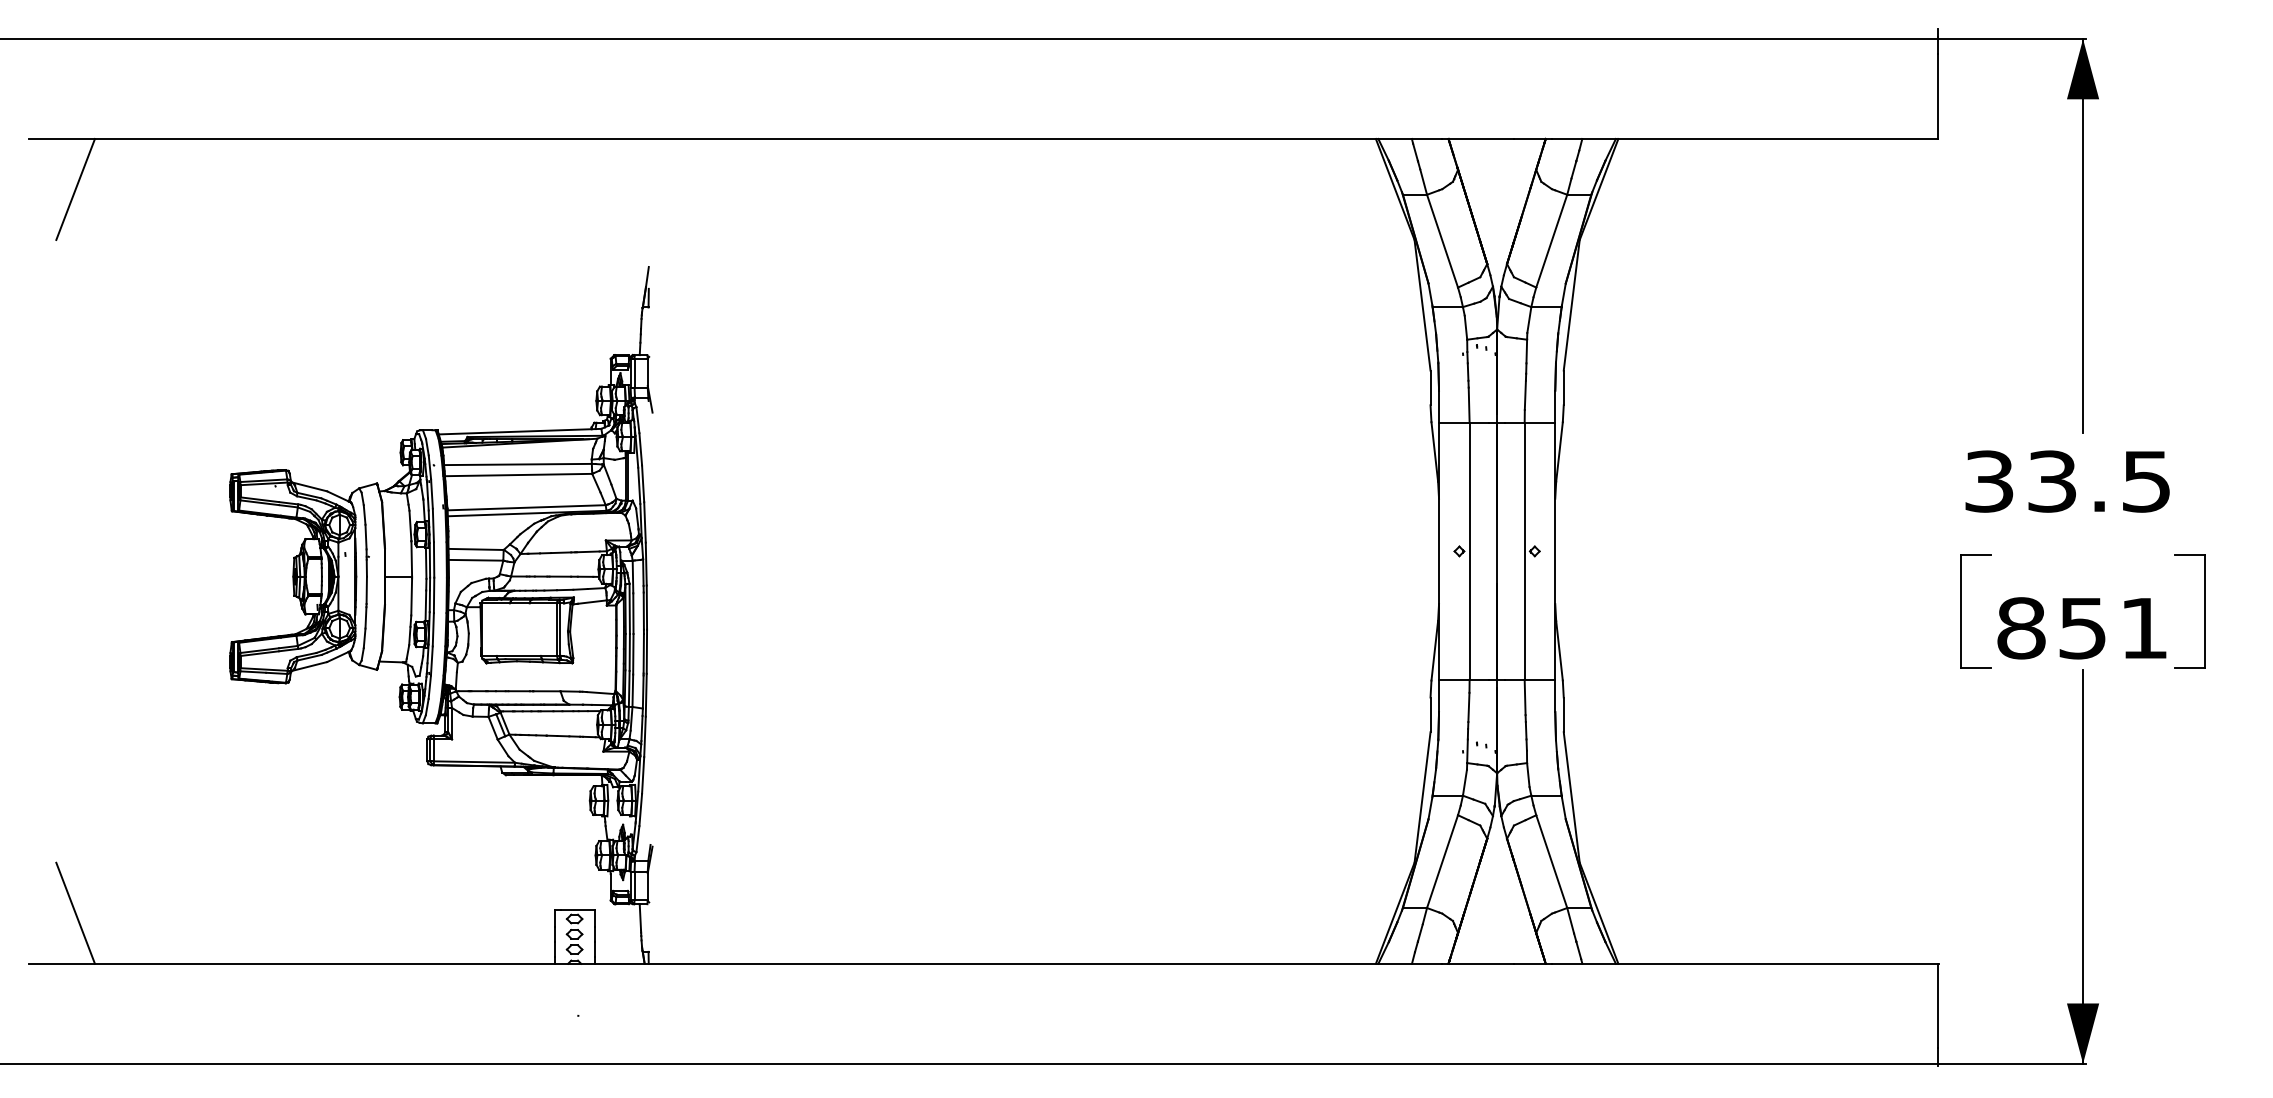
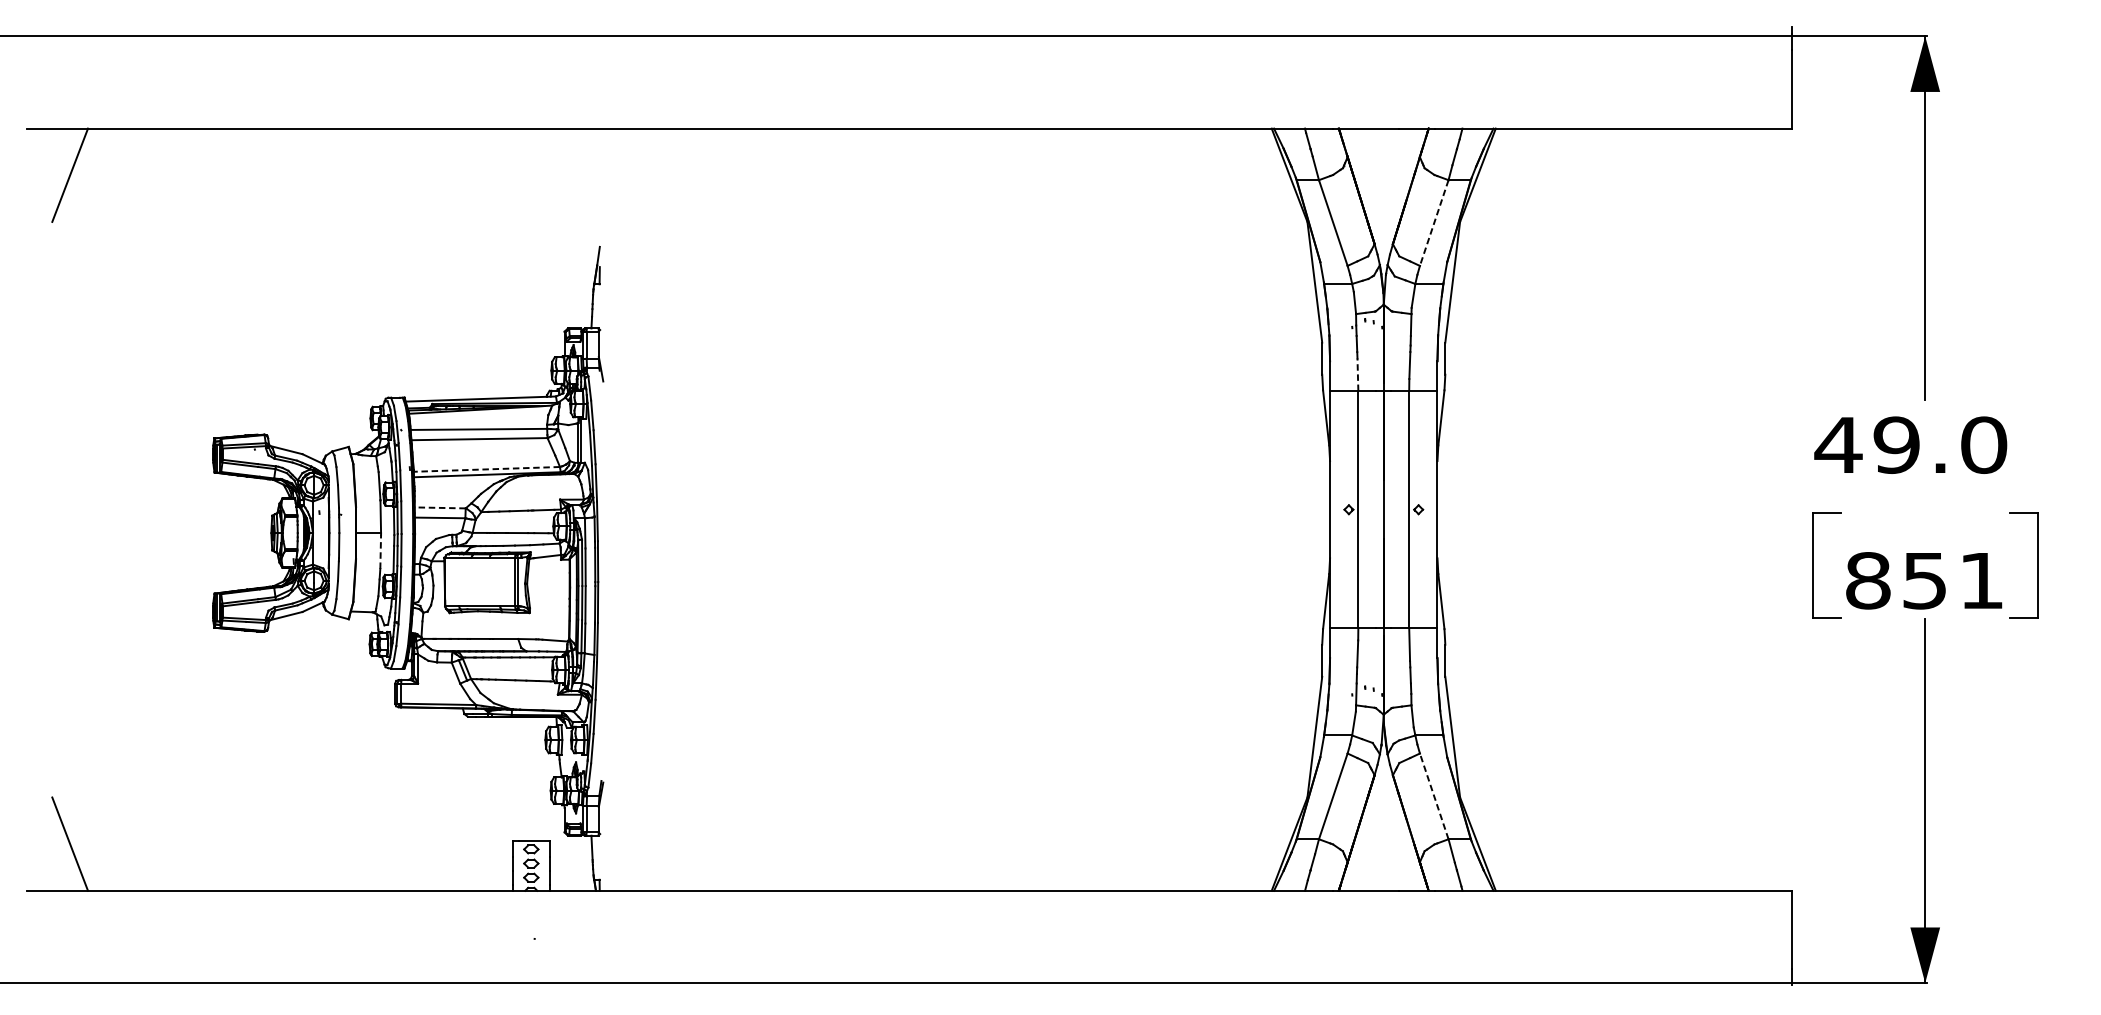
line: (1551, 241) -> (1434, 223), solid -> dashed
line: (1469, 405) -> (1358, 374), solid -> dashed
text: (2067, 481) -> (1910, 445), 33.5 -> 49.0
line: (526, 507) -> (486, 469), solid -> dashed
line: (476, 549) -> (440, 507), solid -> dashed
line: (411, 596) -> (380, 551), solid -> dashed
line: (1551, 861) -> (1434, 796), solid -> dashed

